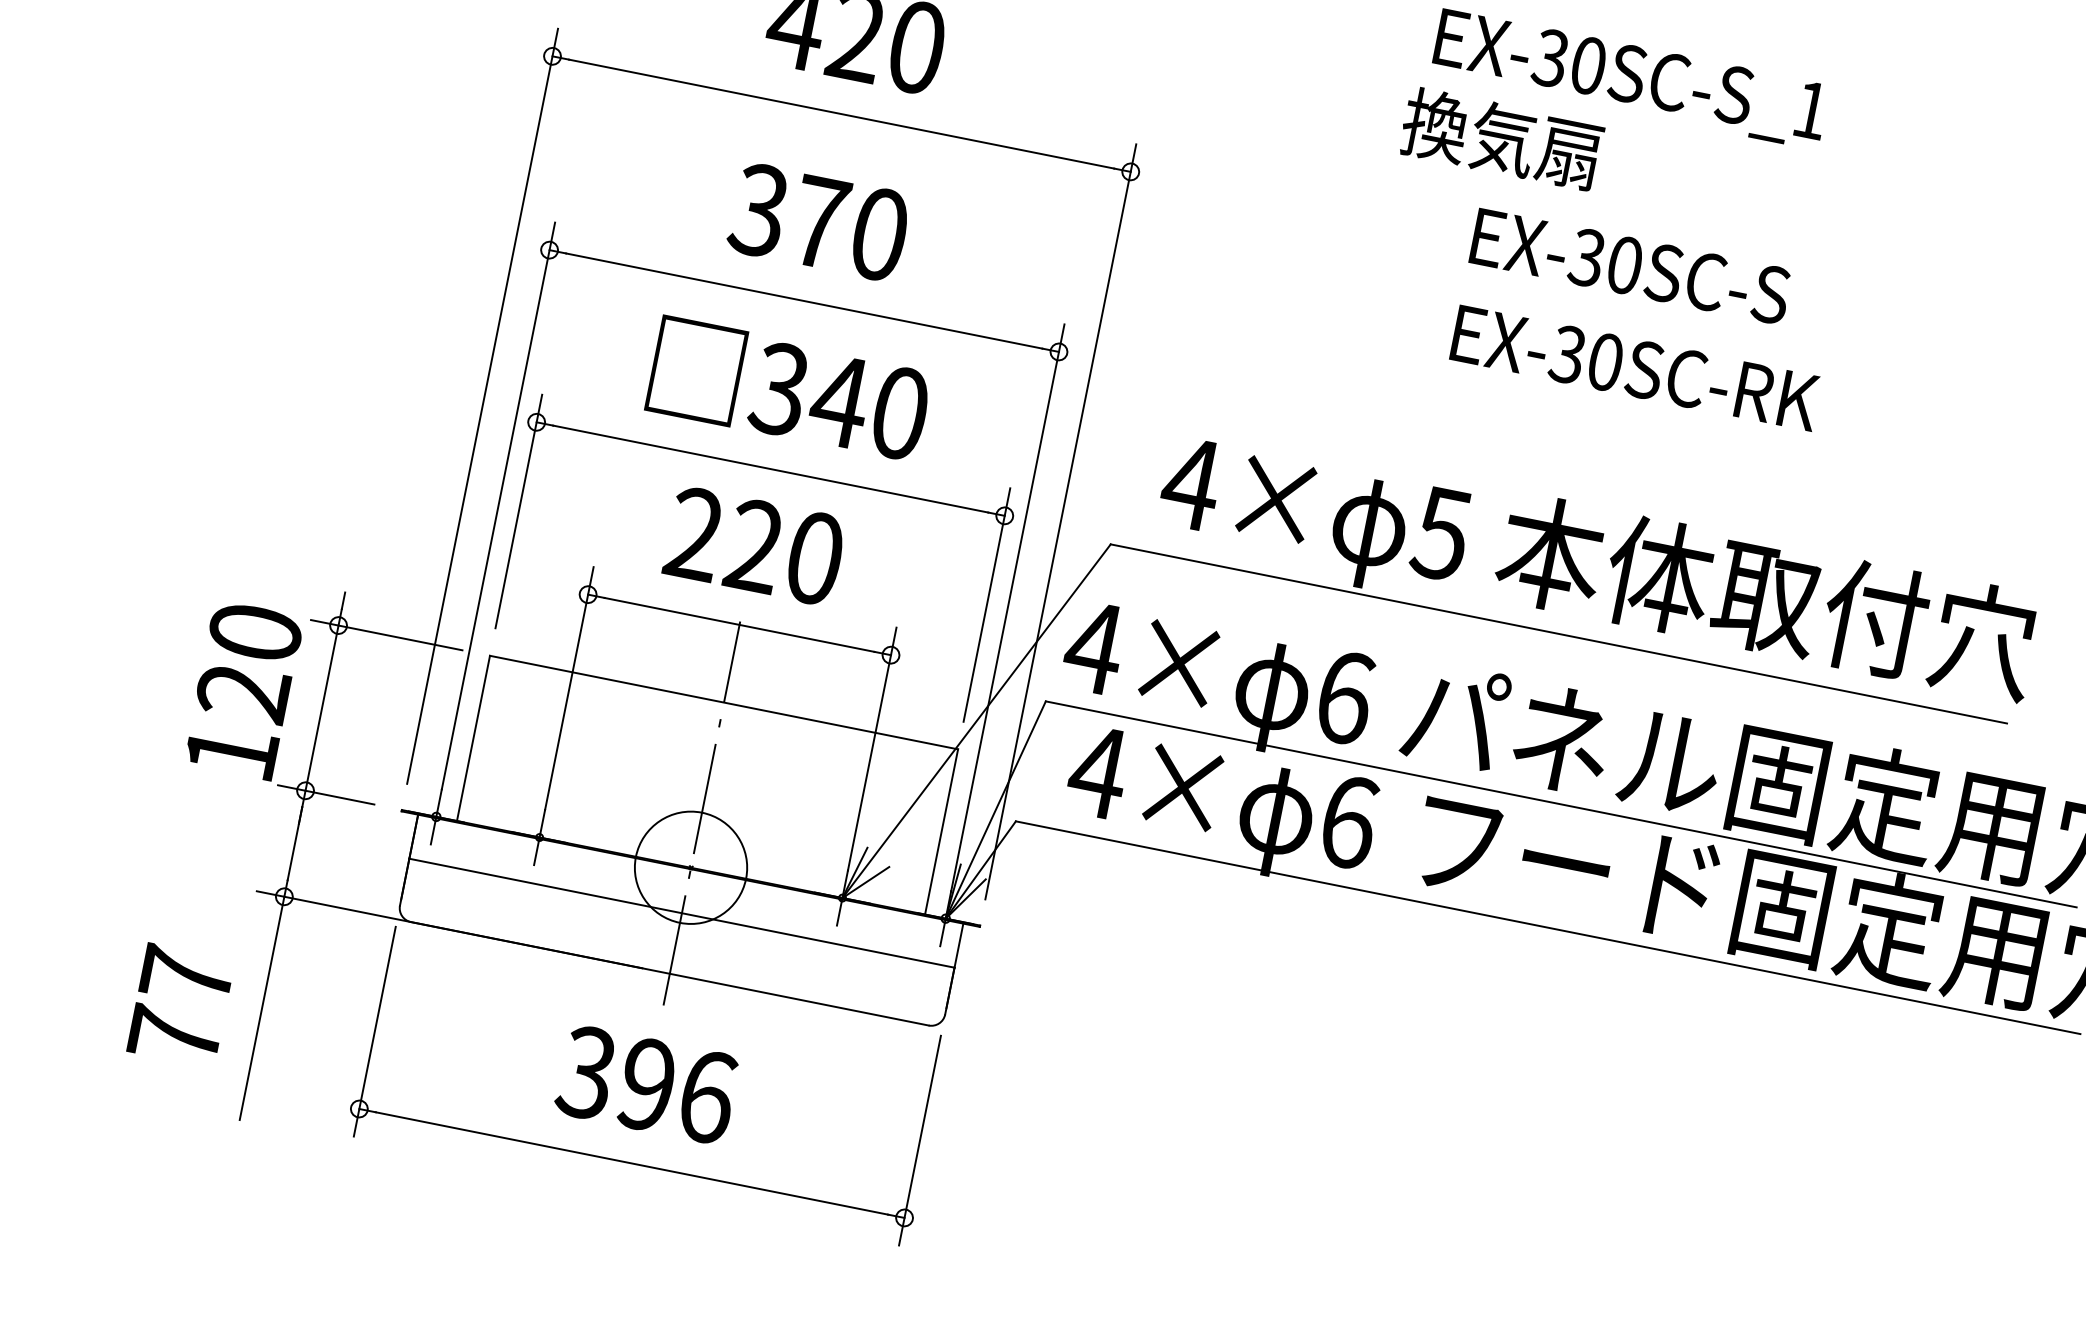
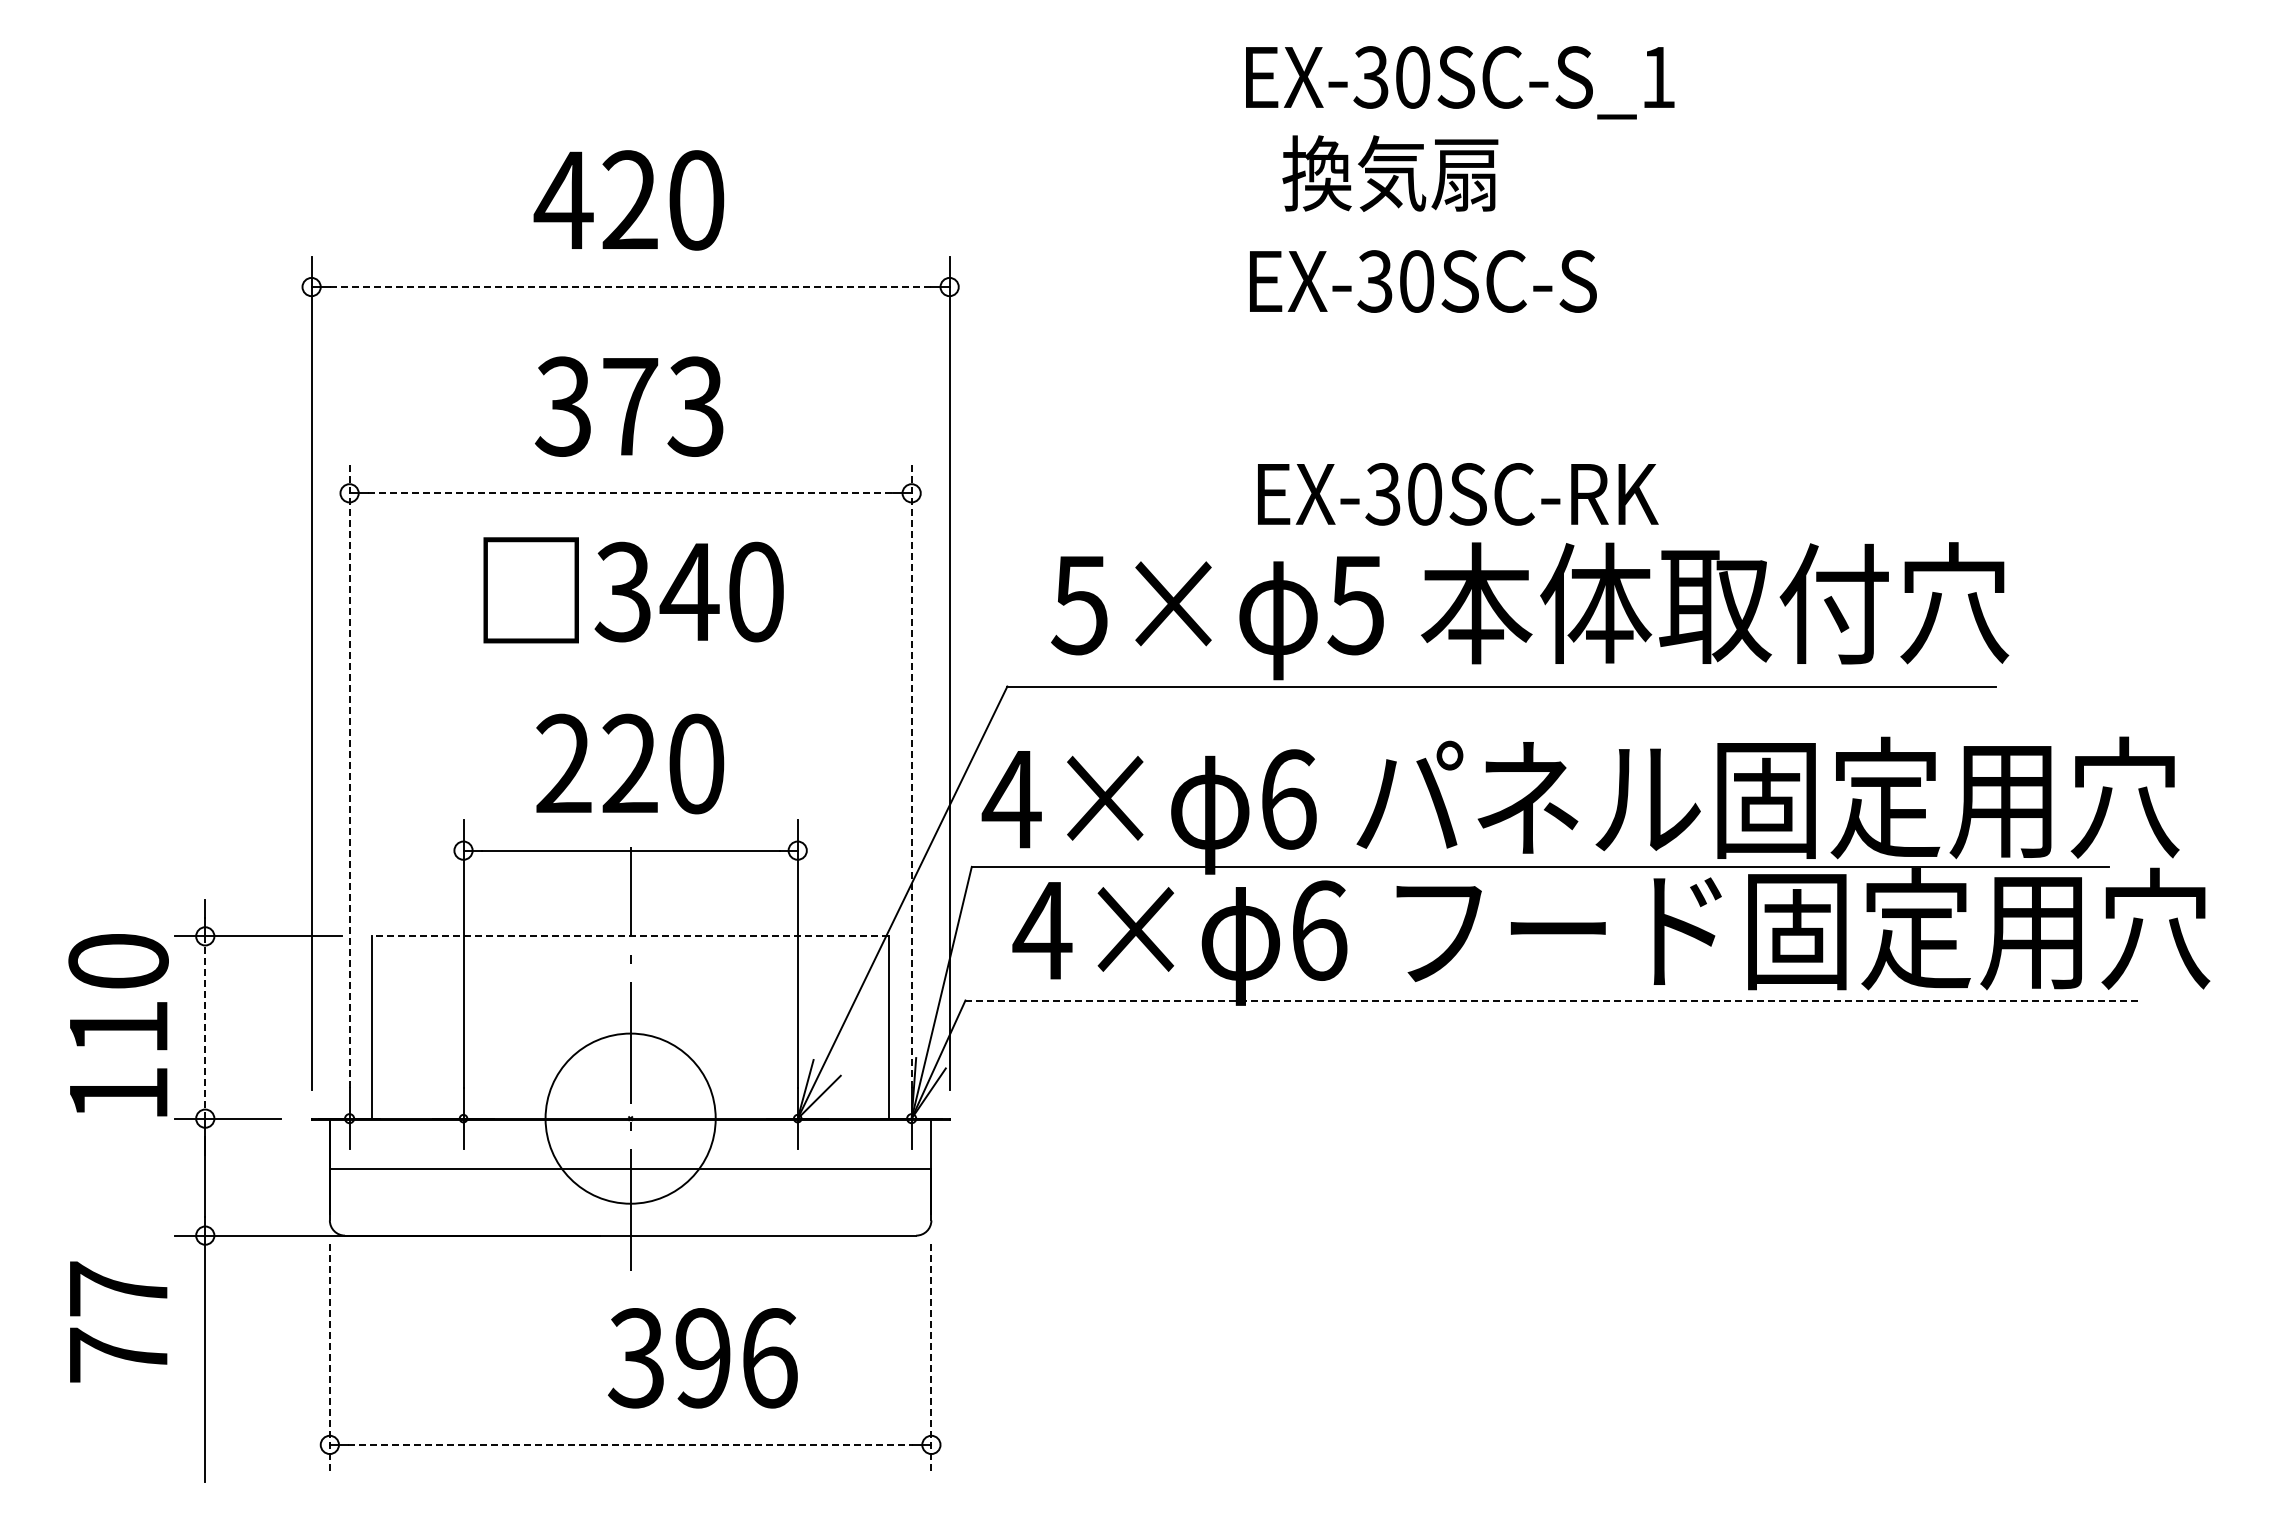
line: (841, 114) -> (630, 287), solid -> dashed
text: (1501, 139) -> (1390, 173), moved
text: (878, 234) -> (695, 406), 370 -> 373
text: (1630, 266) -> (1423, 281), moved
line: (804, 301) -> (630, 493), solid -> dashed
text: (1636, 368) -> (1458, 494), moved
part: (770, 469) -> (630, 679), removed
text: (1191, 484) -> (1080, 605), 4× -> 5×
line: (498, 505) -> (349, 775), solid -> dashed
line: (1007, 607) -> (911, 775), solid -> dashed
text: (242, 692) -> (117, 1027), 120 -> 110
line: (723, 702) -> (630, 936), solid -> dashed
line: (322, 709) -> (205, 1028), solid -> dashed
circle: (690, 867) -> (630, 1118), size x1.4
line: (1548, 927) -> (1553, 1000), solid -> dashed
text: (180, 1005) -> (118, 1321), moved
line: (374, 1031) -> (329, 1359), solid -> dashed
text: (646, 1084) -> (702, 1358), moved
line: (920, 1140) -> (931, 1359), solid -> dashed
line: (631, 1163) -> (630, 1444), solid -> dashed

